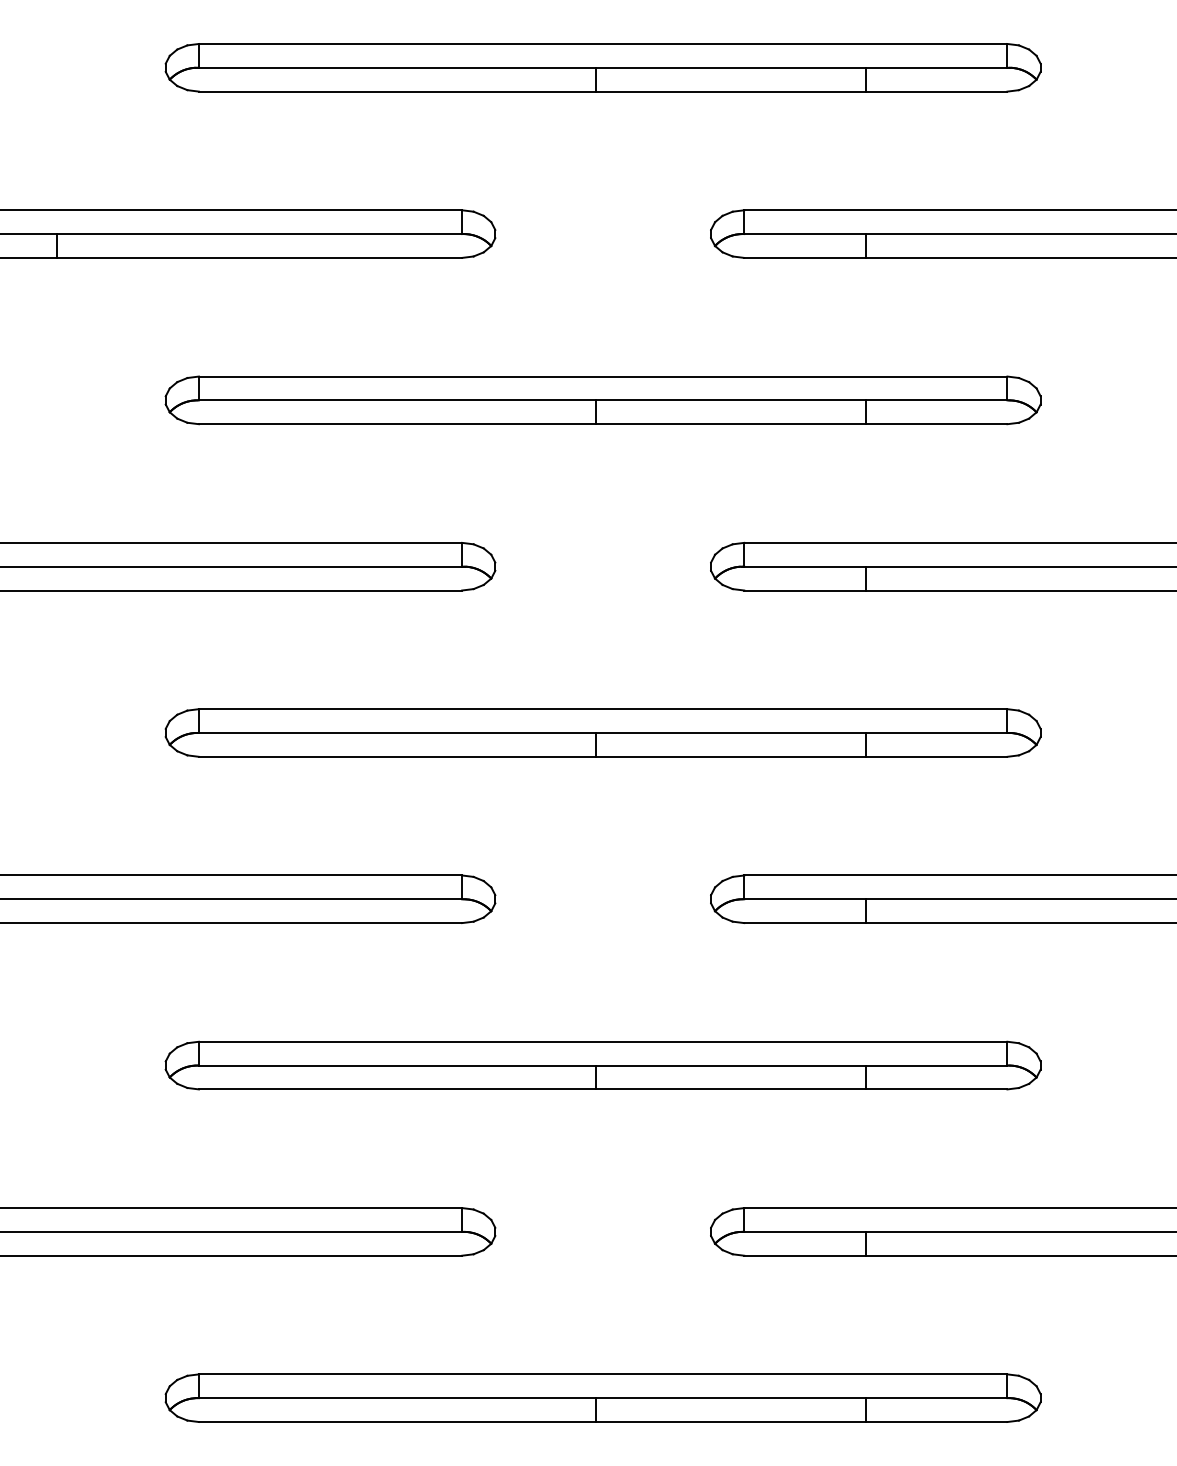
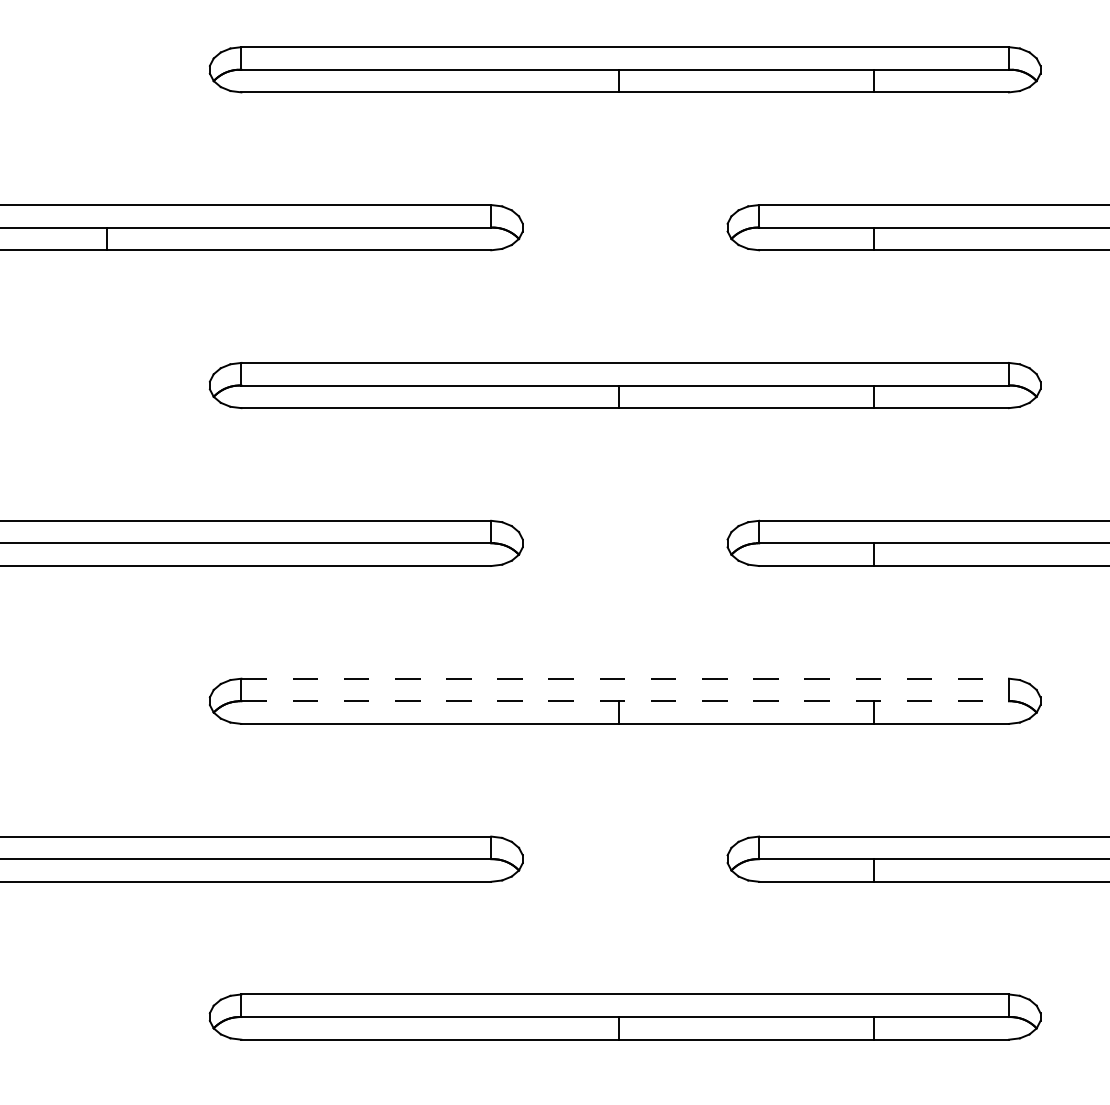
line: (603, 709) -> (625, 679), solid -> dashed
line: (603, 733) -> (625, 701), solid -> dashed

